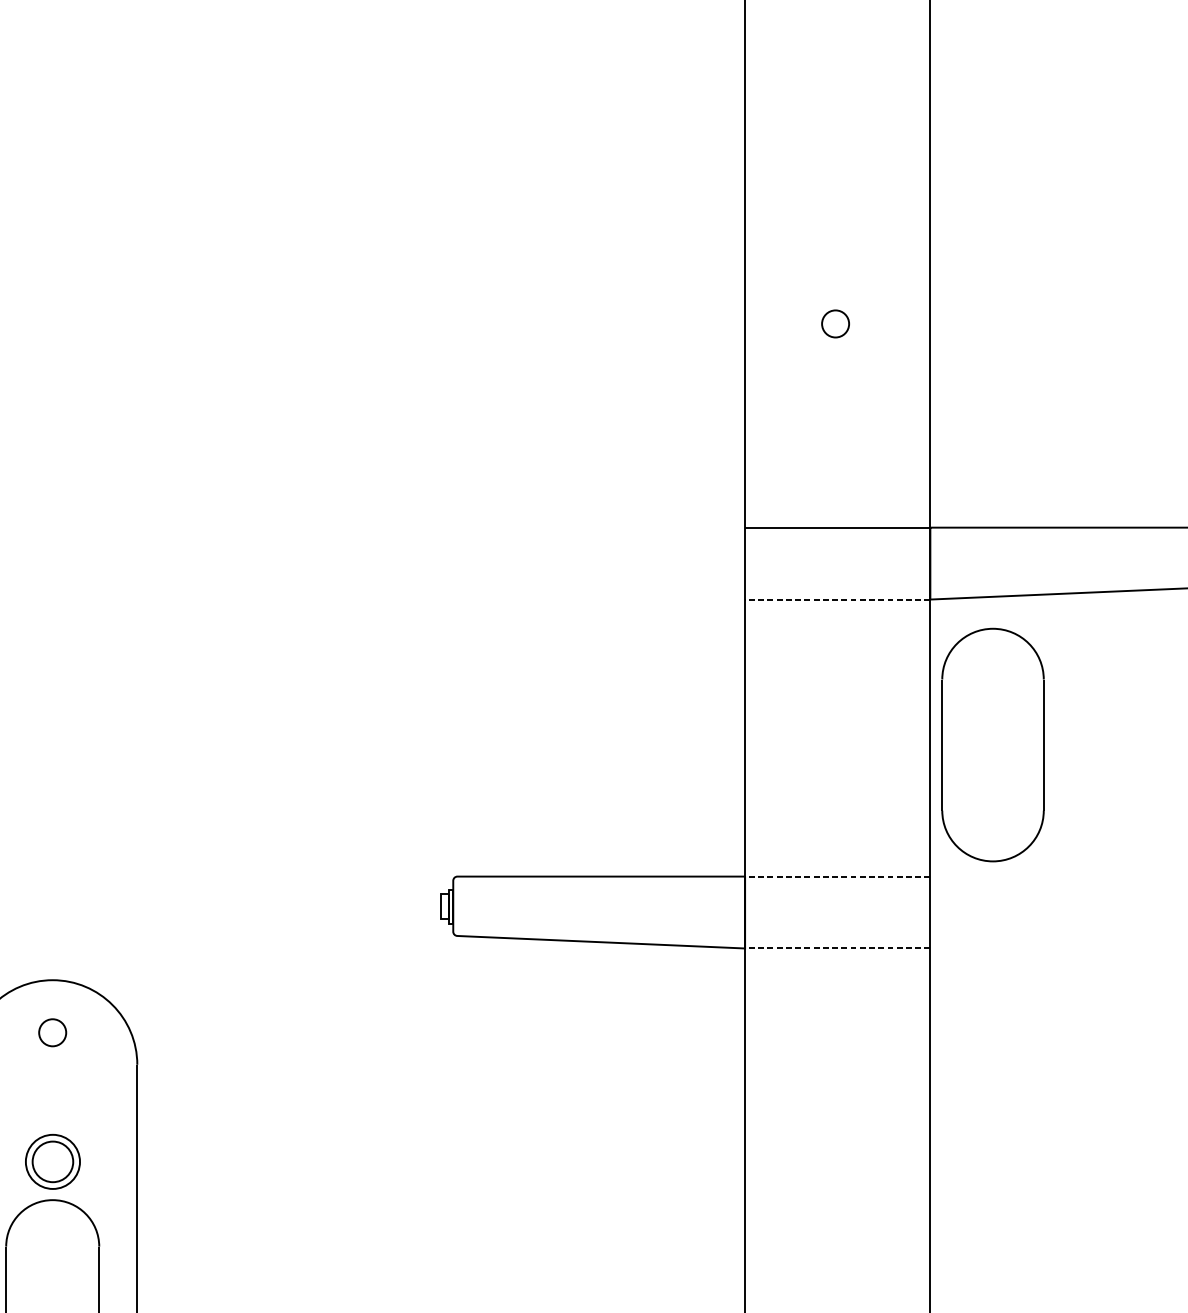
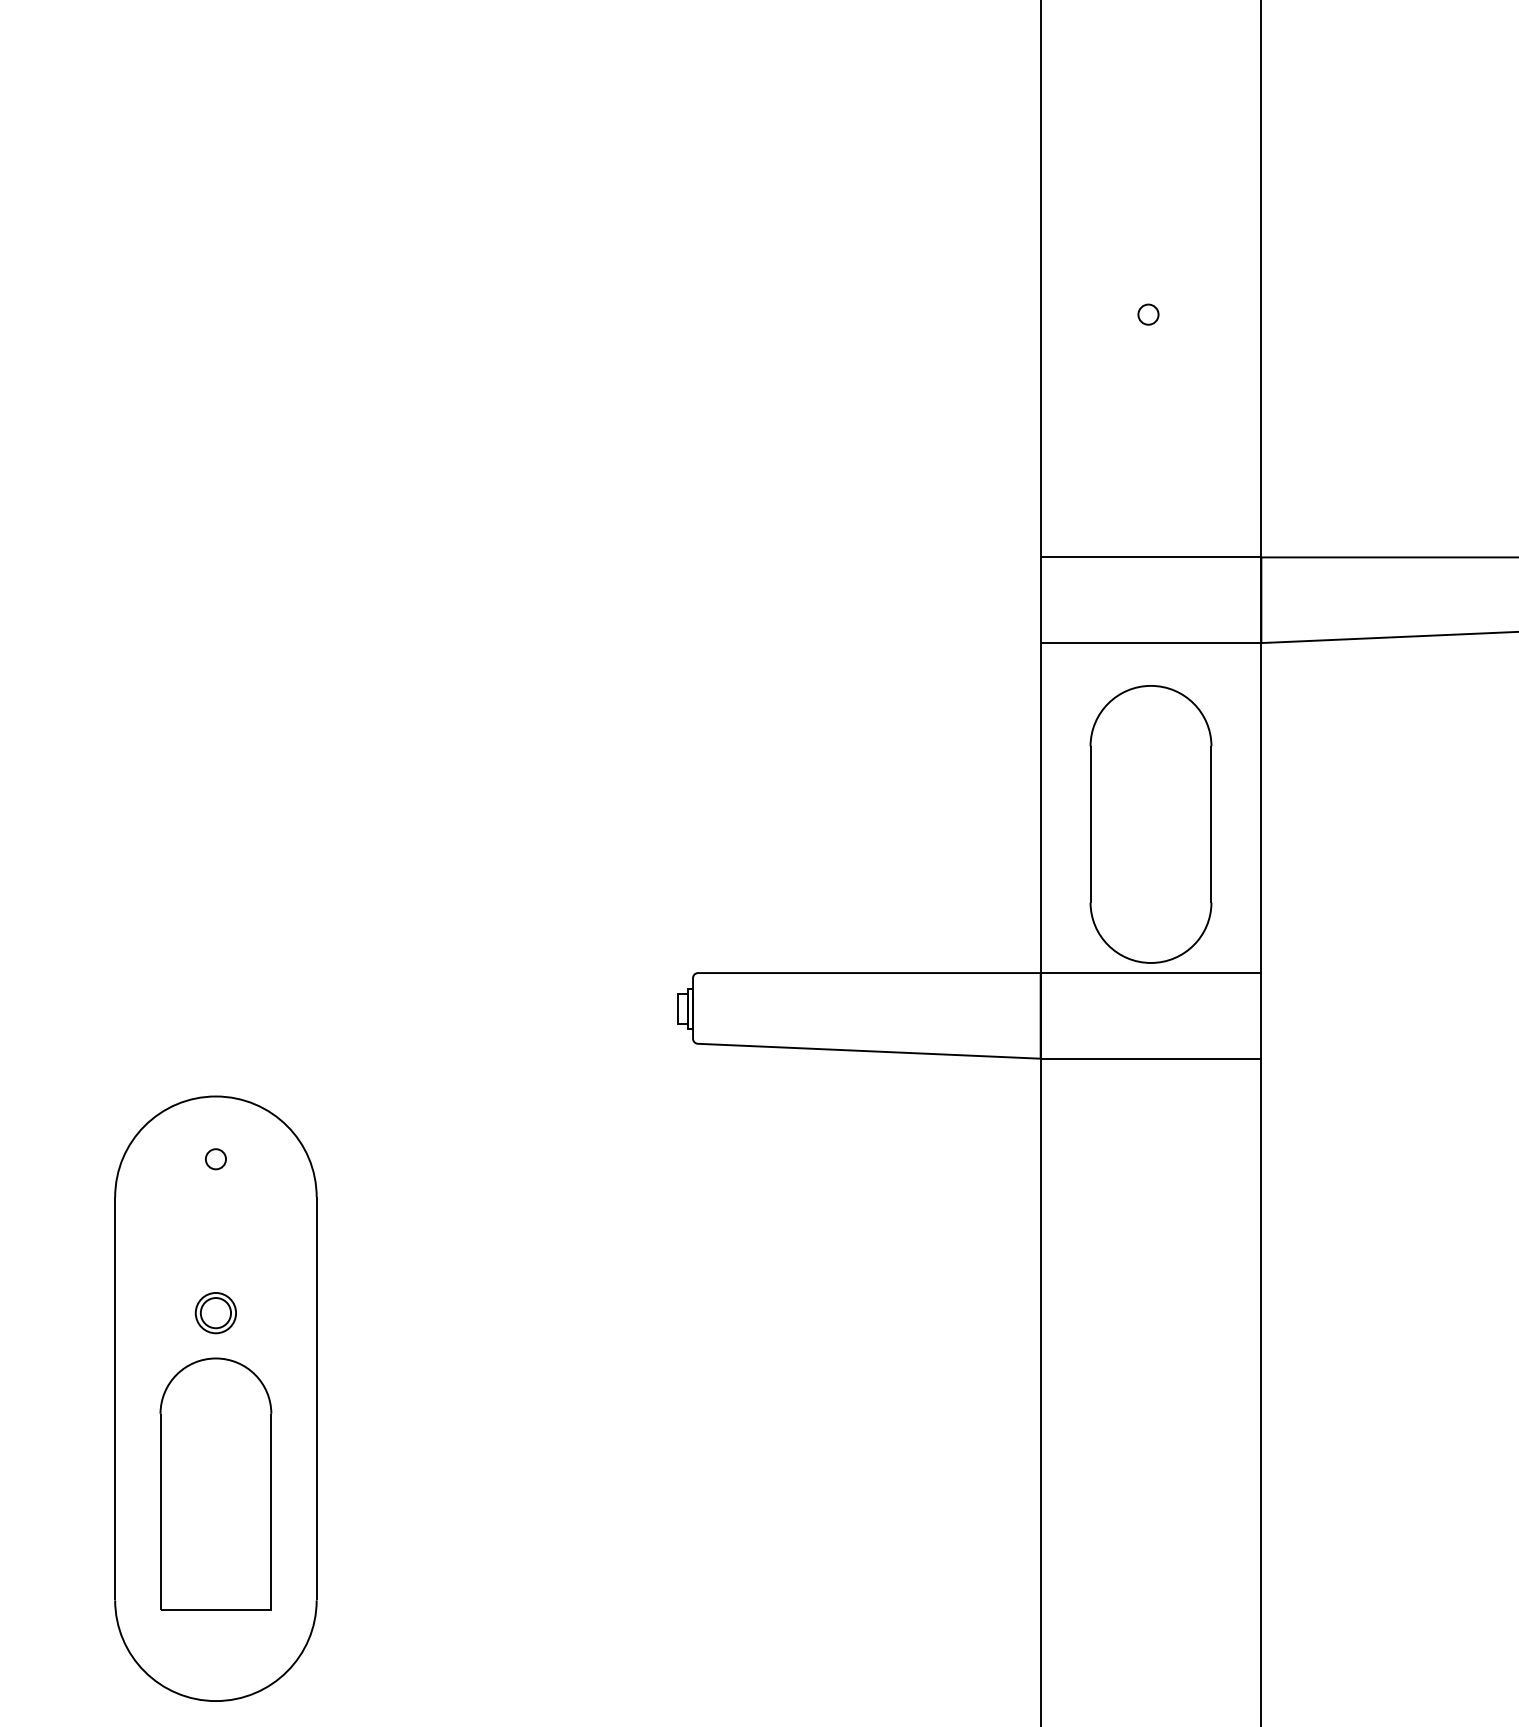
circle: (835, 323) -> (1148, 314), size x0.62
line: (837, 599) -> (1150, 643), dashed -> solid
part: (992, 745) -> (1150, 824), moved
line: (837, 876) -> (1150, 973), dashed -> solid
line: (837, 948) -> (1150, 1058), dashed -> solid
circle: (52, 1033) -> (215, 1159), size x0.62
part: (52, 1162) -> (215, 1313), size x0.62

